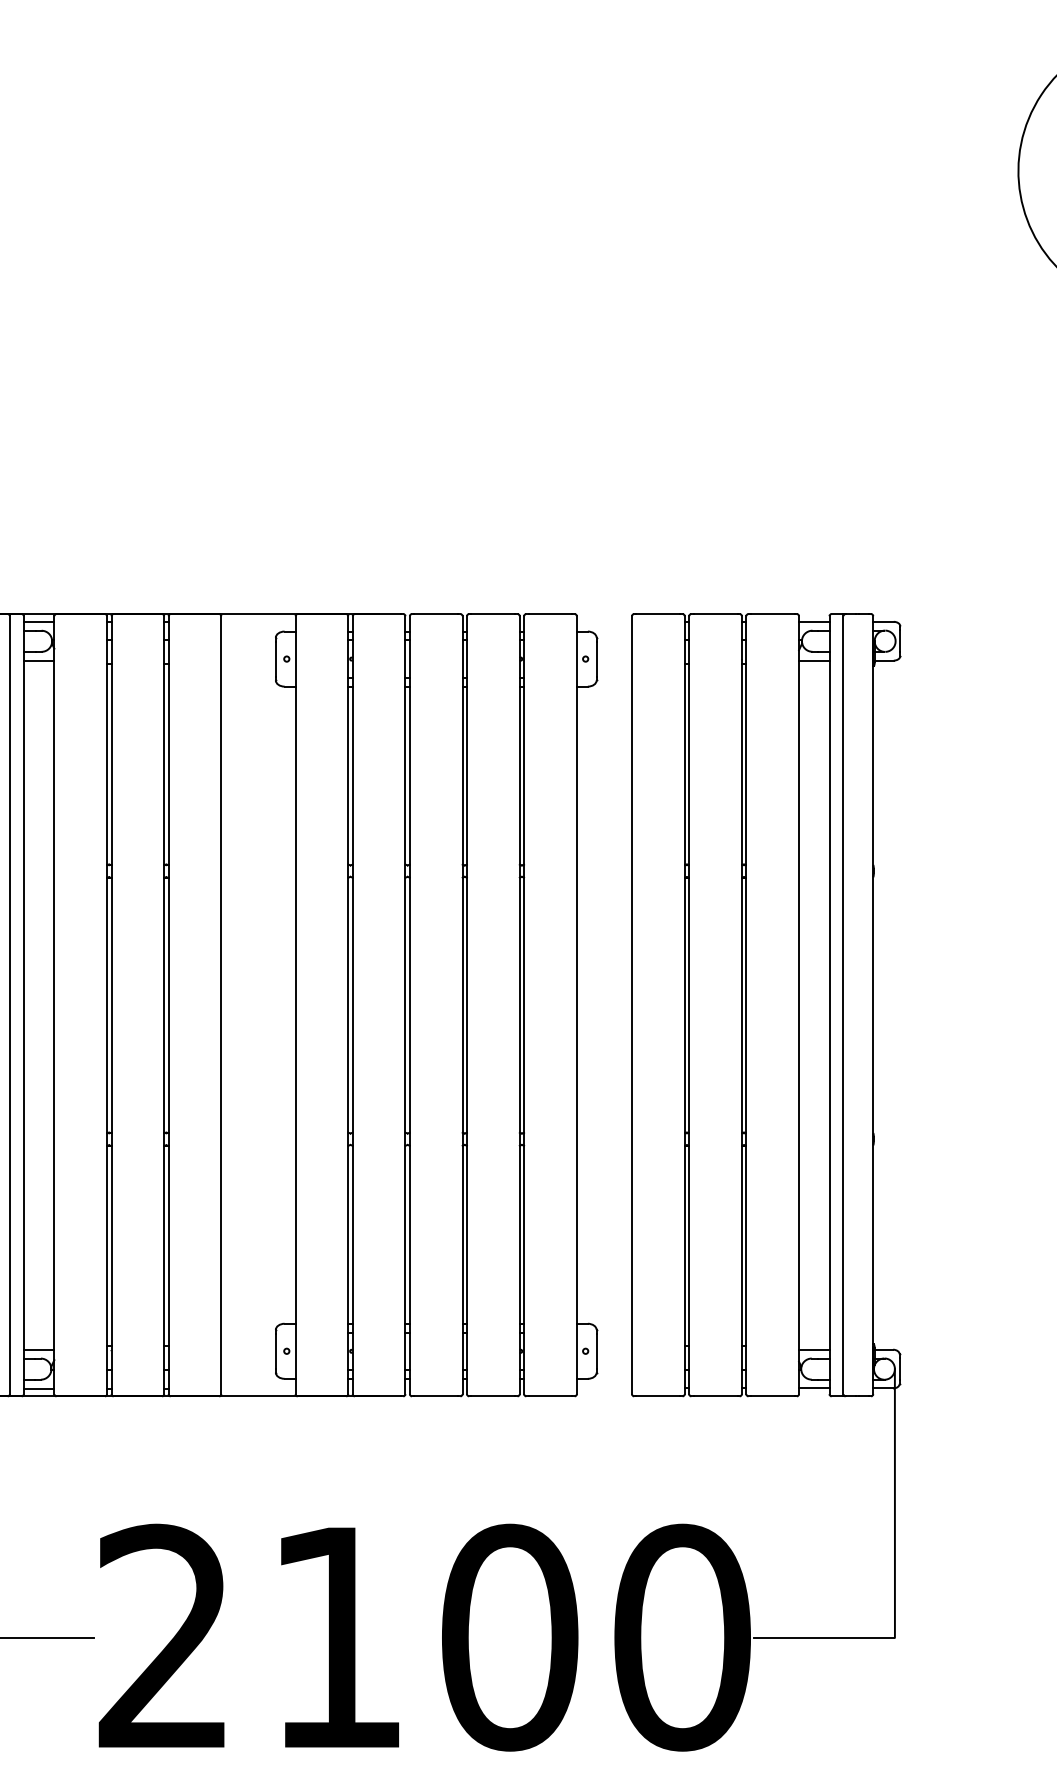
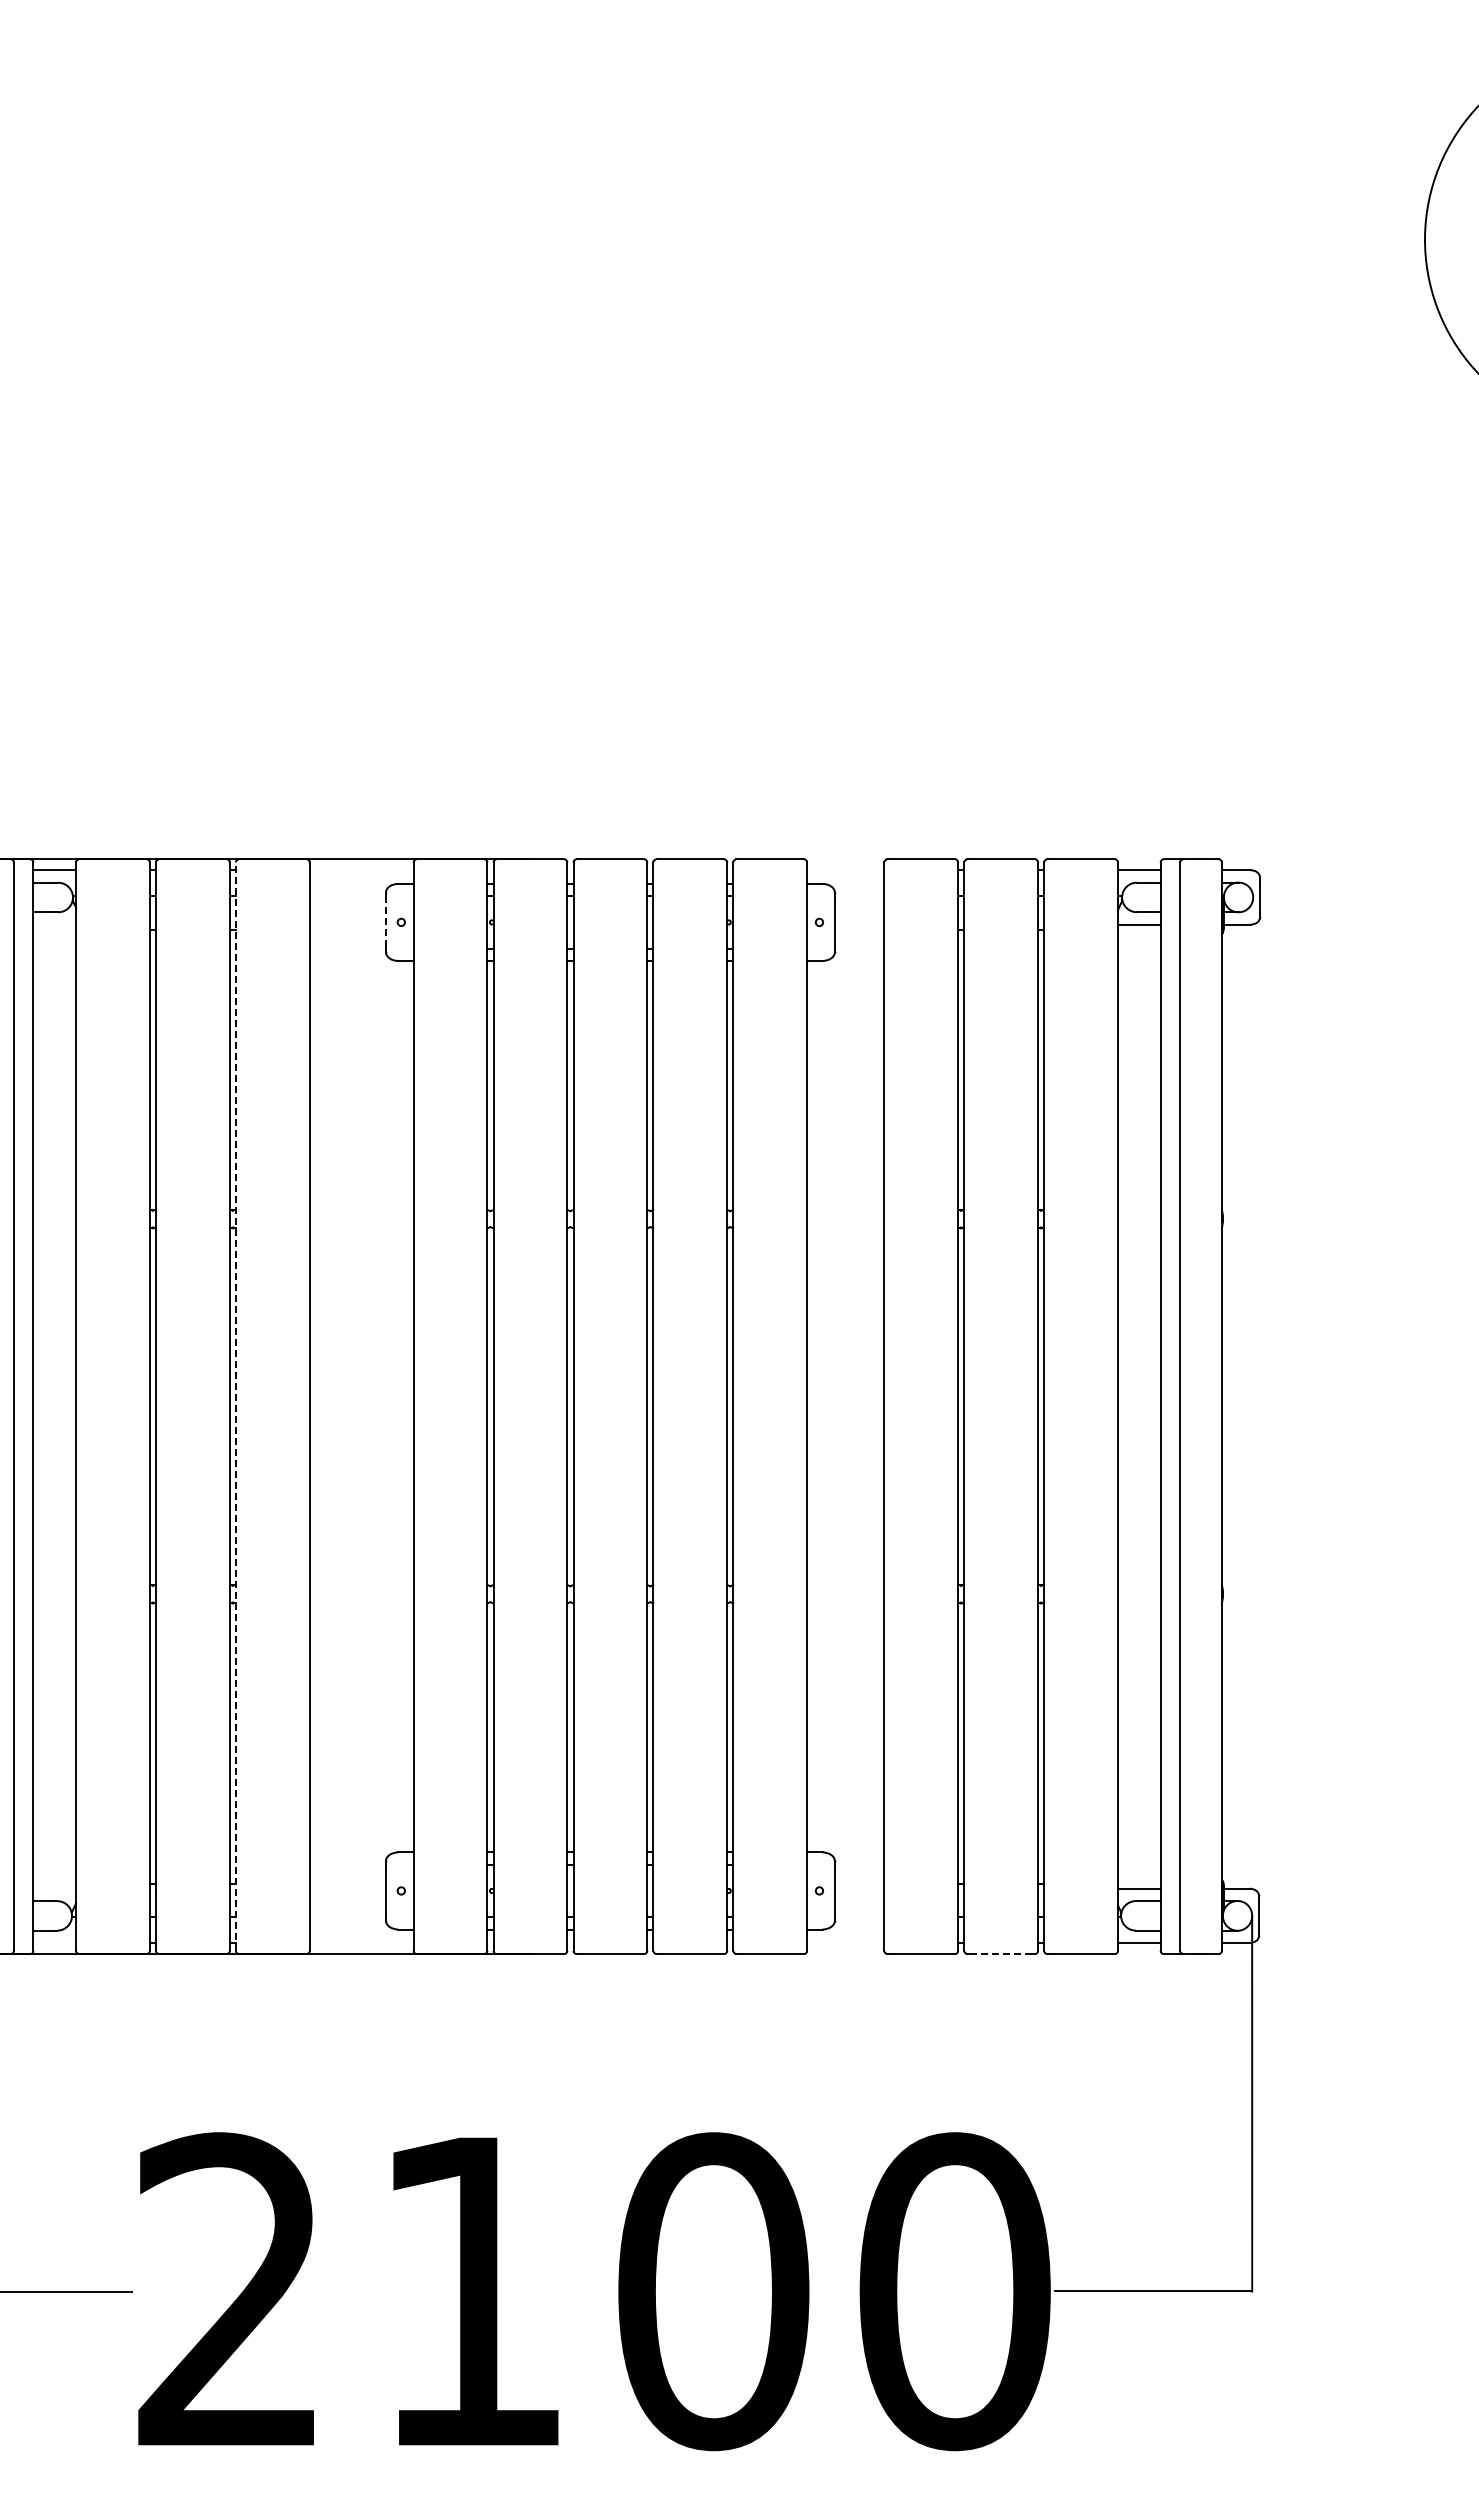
line: (275, 659) -> (385, 922), solid -> dashed
line: (38, 660) -> (54, 924), removed
line: (168, 1005) -> (235, 1406), solid -> dashed
line: (38, 1349) -> (54, 1888), removed
line: (38, 1388) -> (54, 1943), removed
line: (715, 1396) -> (1001, 1953), solid -> dashed

